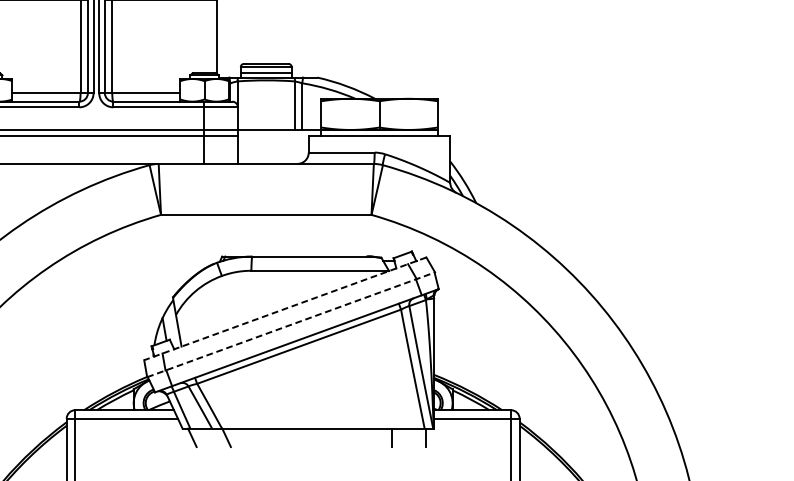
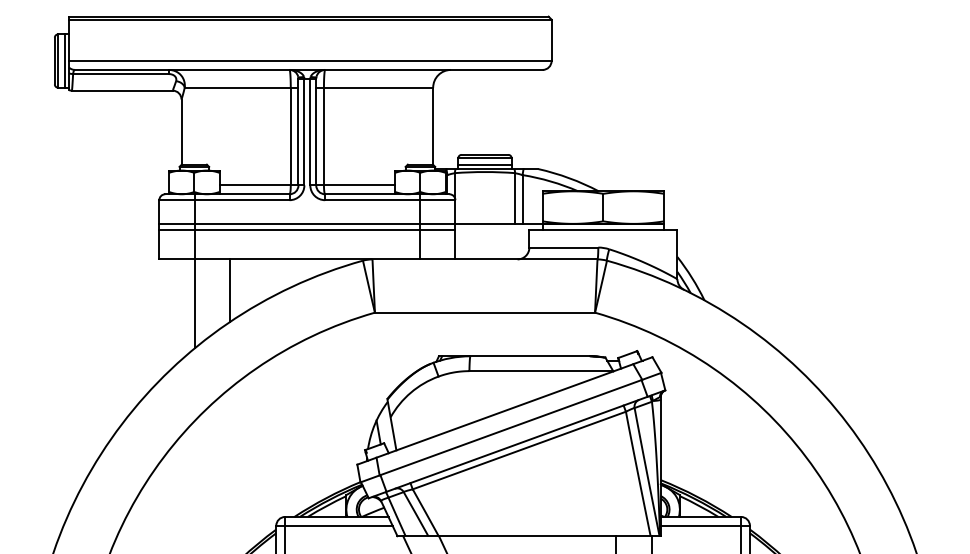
line: (22, 193) -> (230, 290), added
line: (284, 309) -> (504, 411), dashed -> solid
line: (291, 324) -> (511, 427), dashed -> solid

